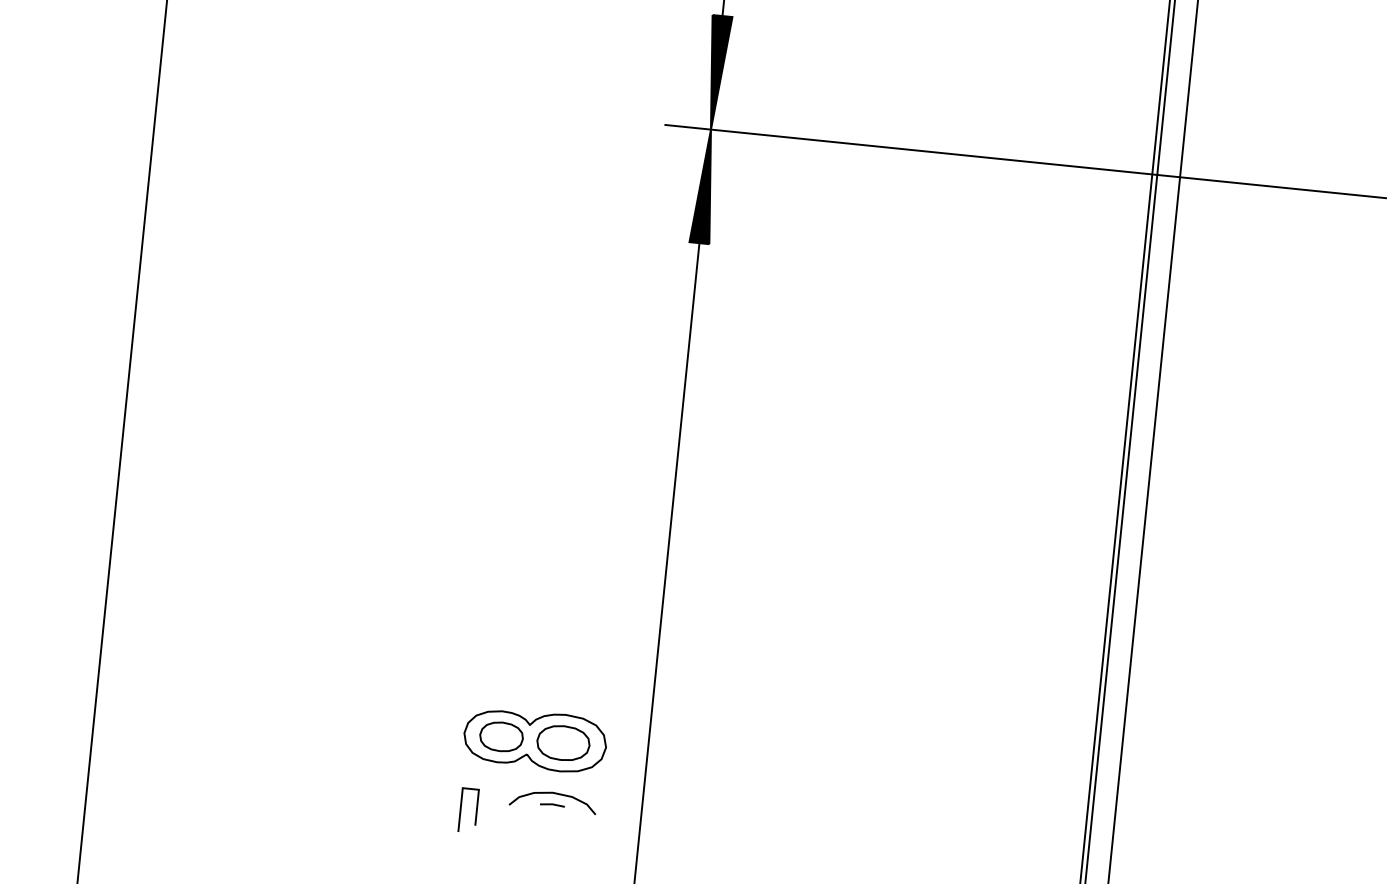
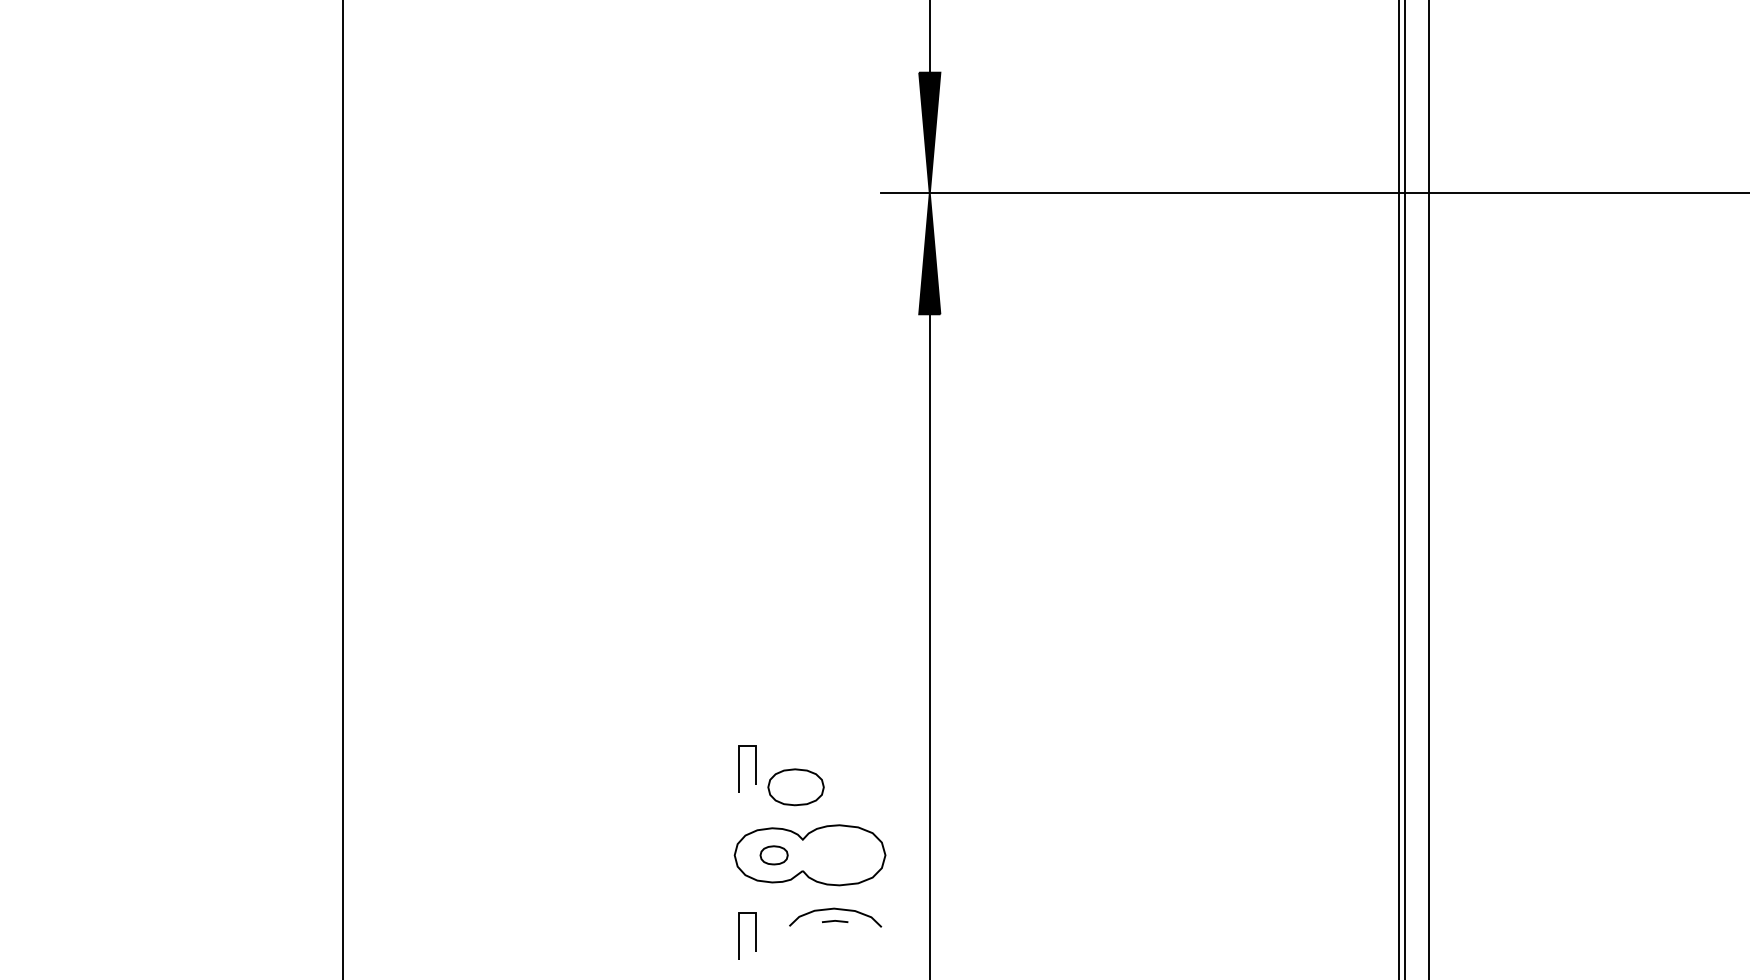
line: (477, 651) -> (739, 768), added
part: (500, 737) -> (773, 855), size x0.6
part: (562, 743) -> (795, 787), moved

